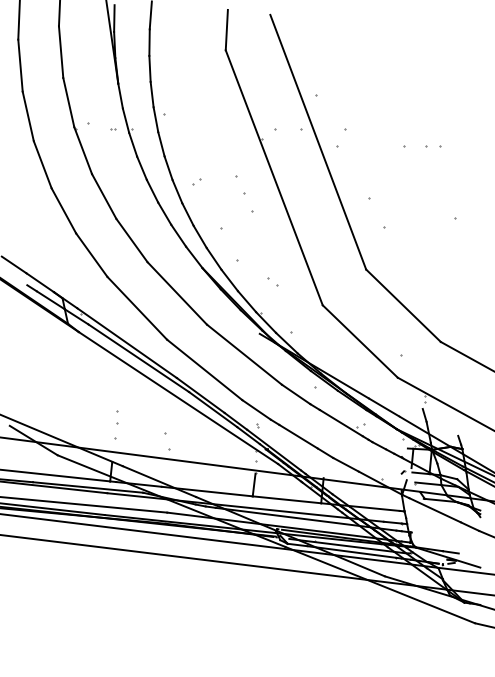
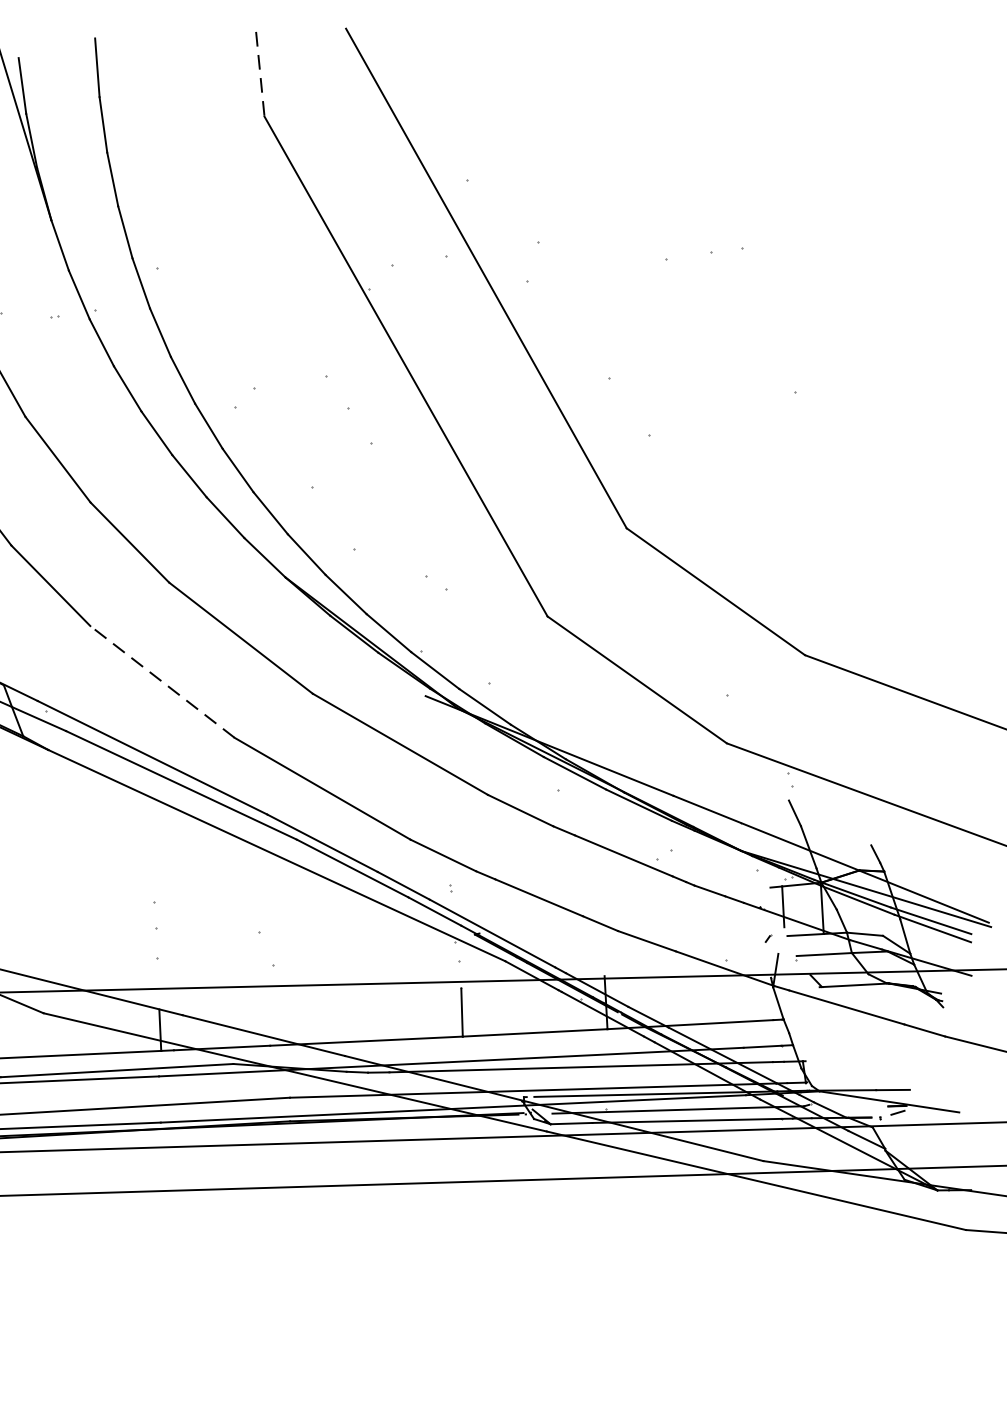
line: (226, 30) -> (259, 75), solid -> dashed
part: (196, 181) -> (245, 399), size x1.6
line: (136, 307) -> (160, 680), solid -> dashed

